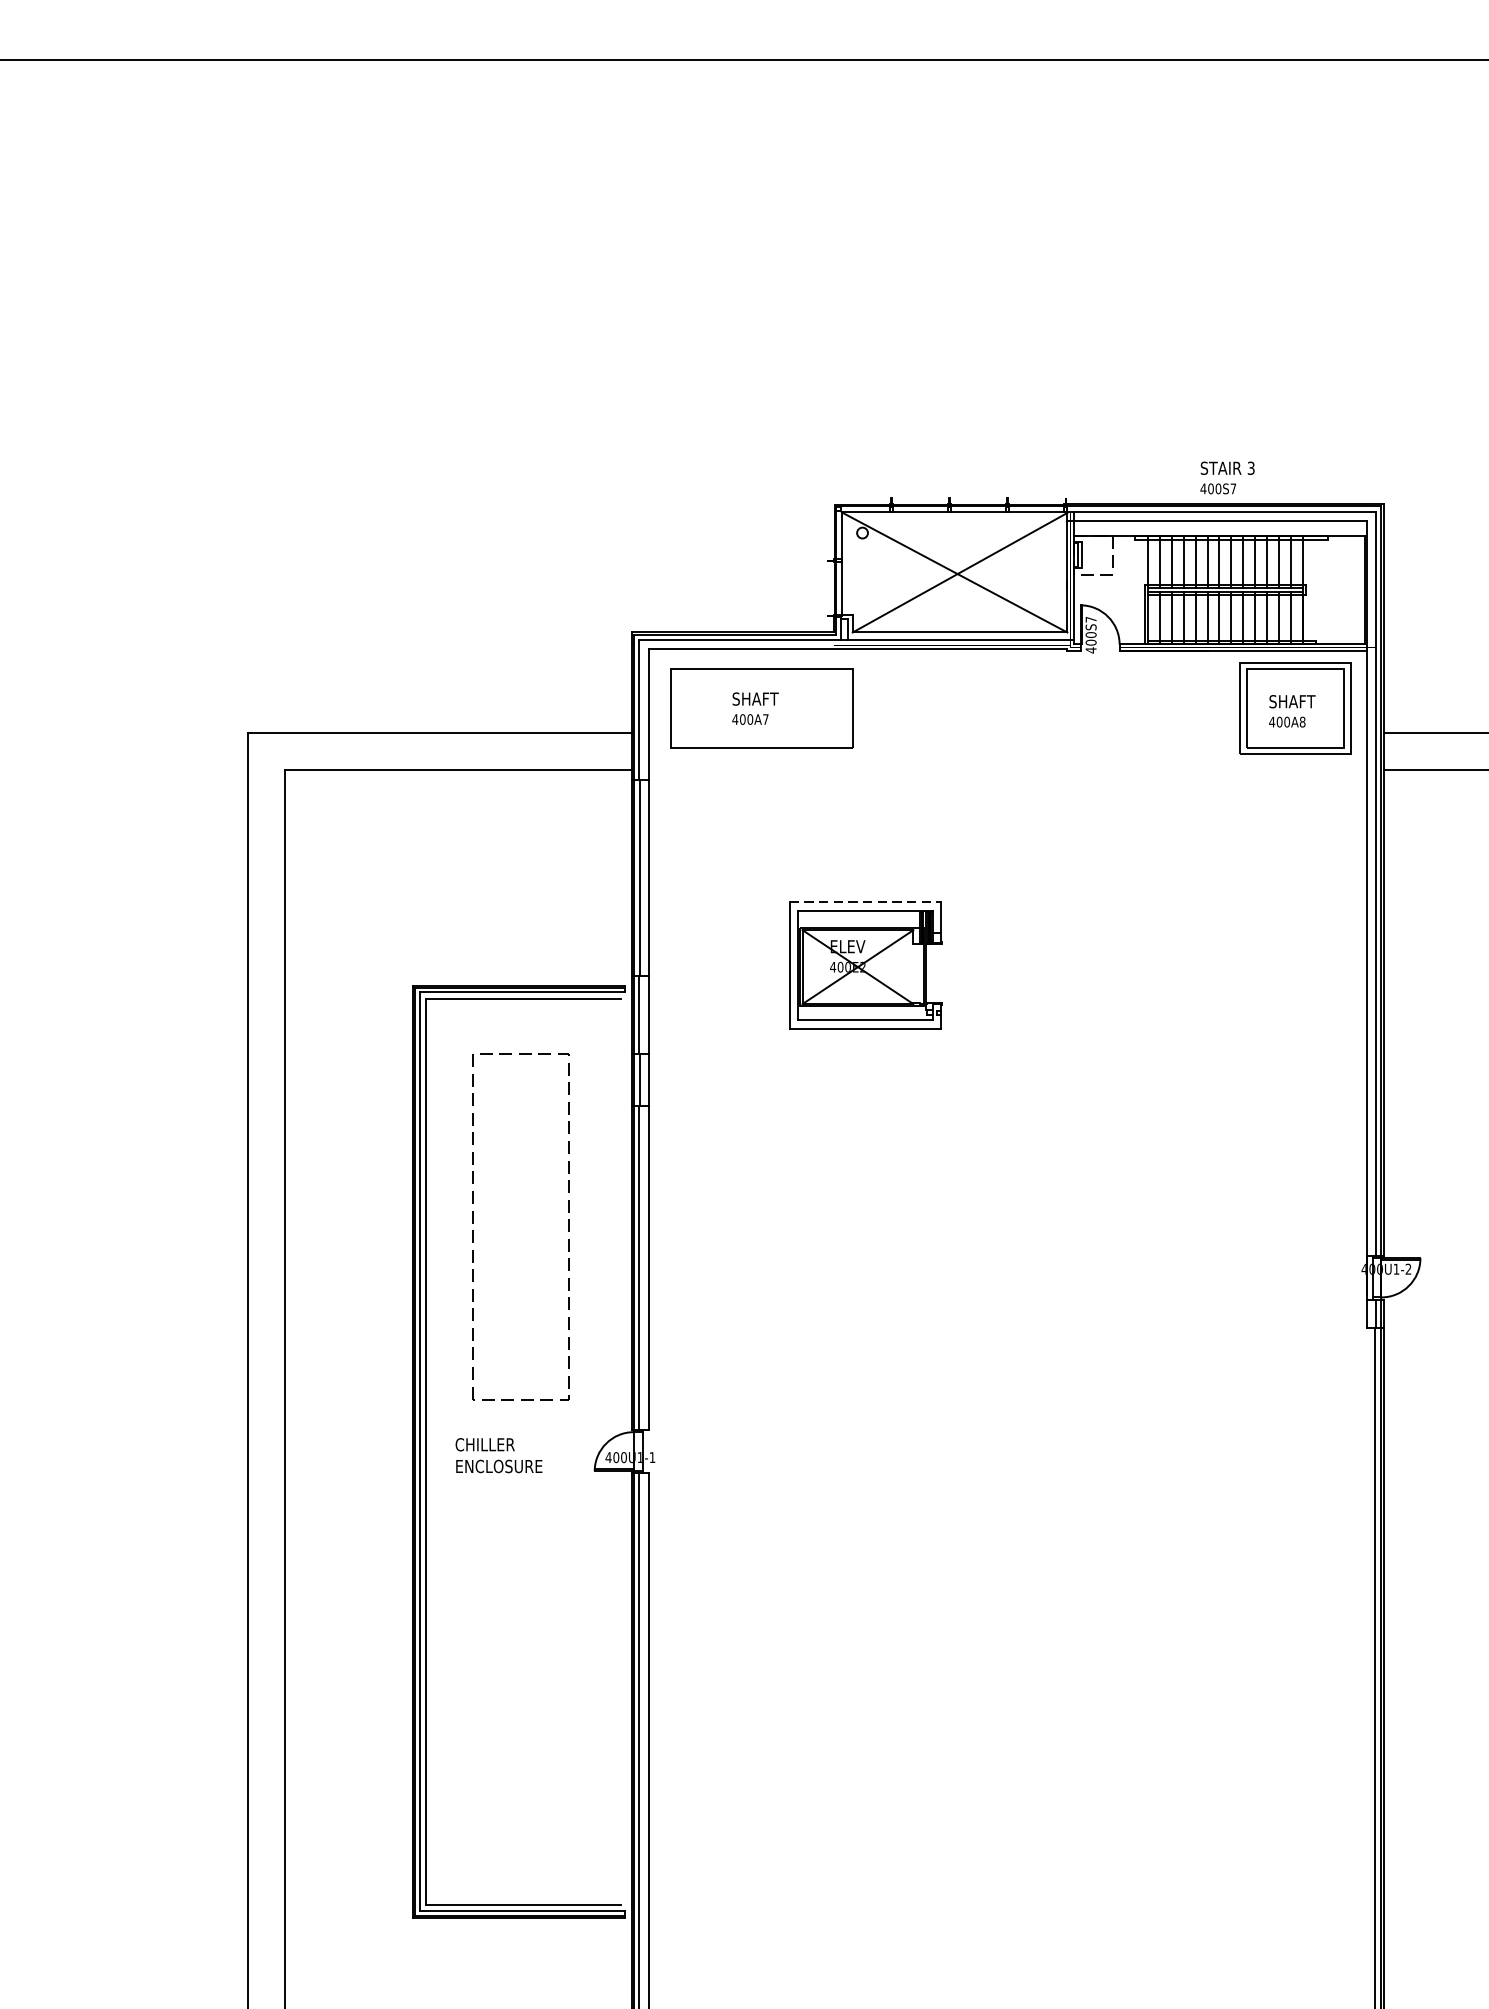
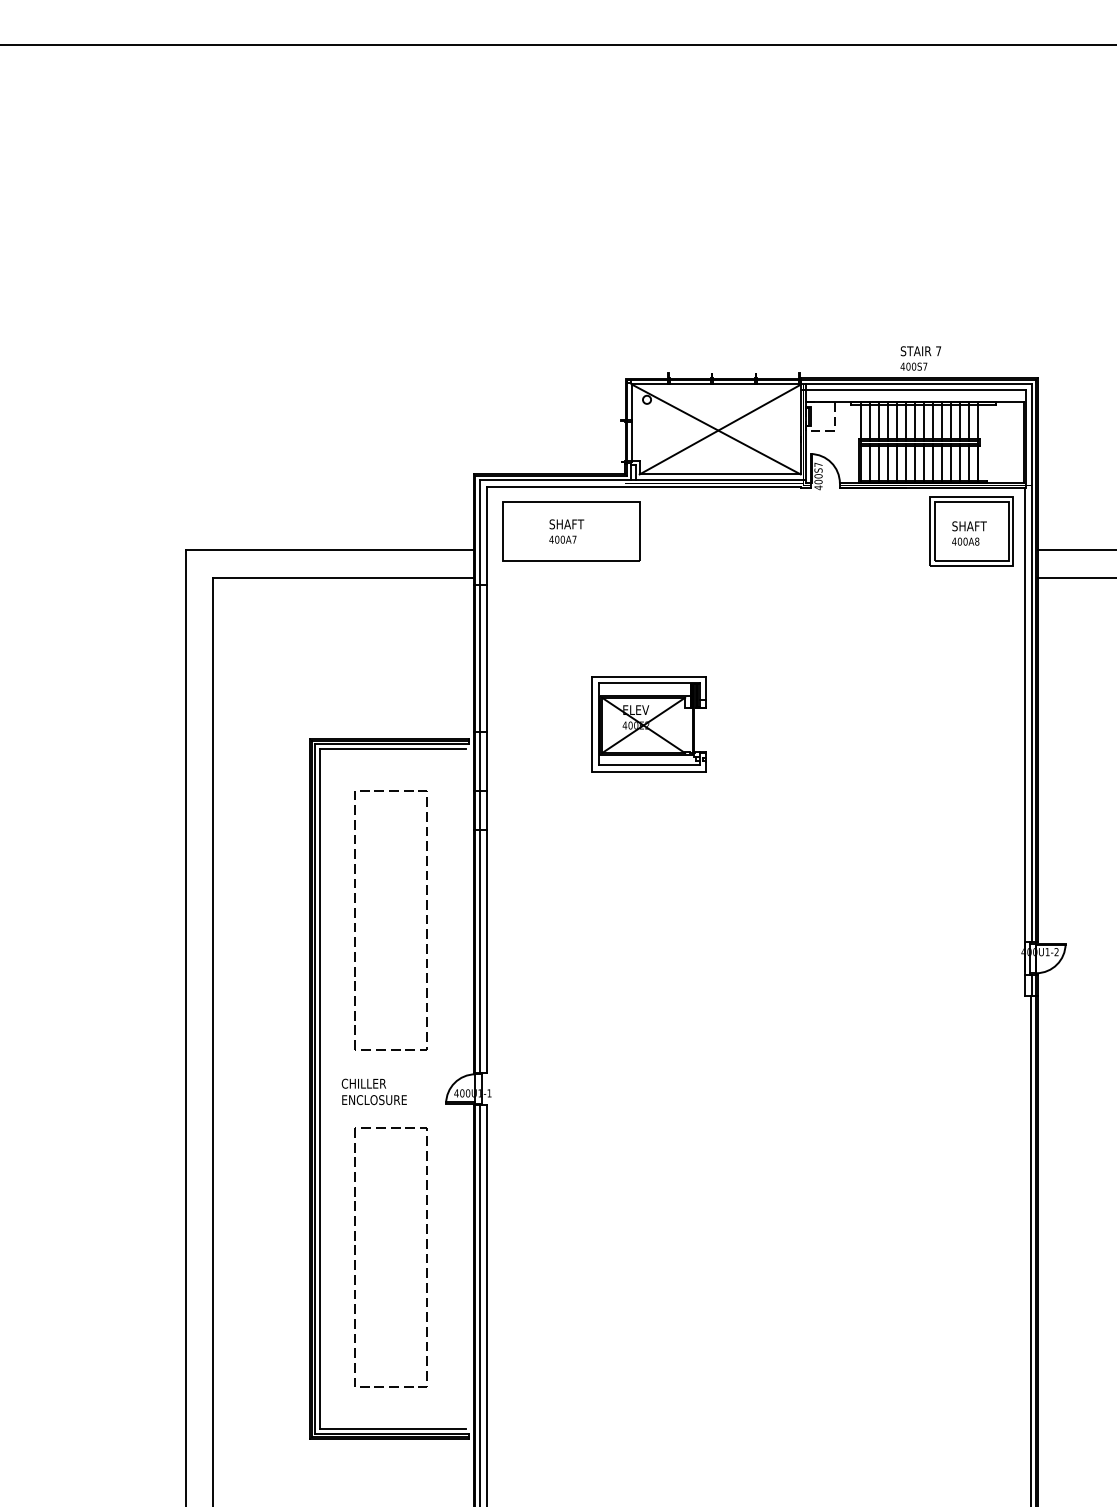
text: (1251, 468) -> (938, 351), 3 -> 7
line: (865, 901) -> (649, 676), dashed -> solid
part: (473, 1672) -> (355, 1254), added

